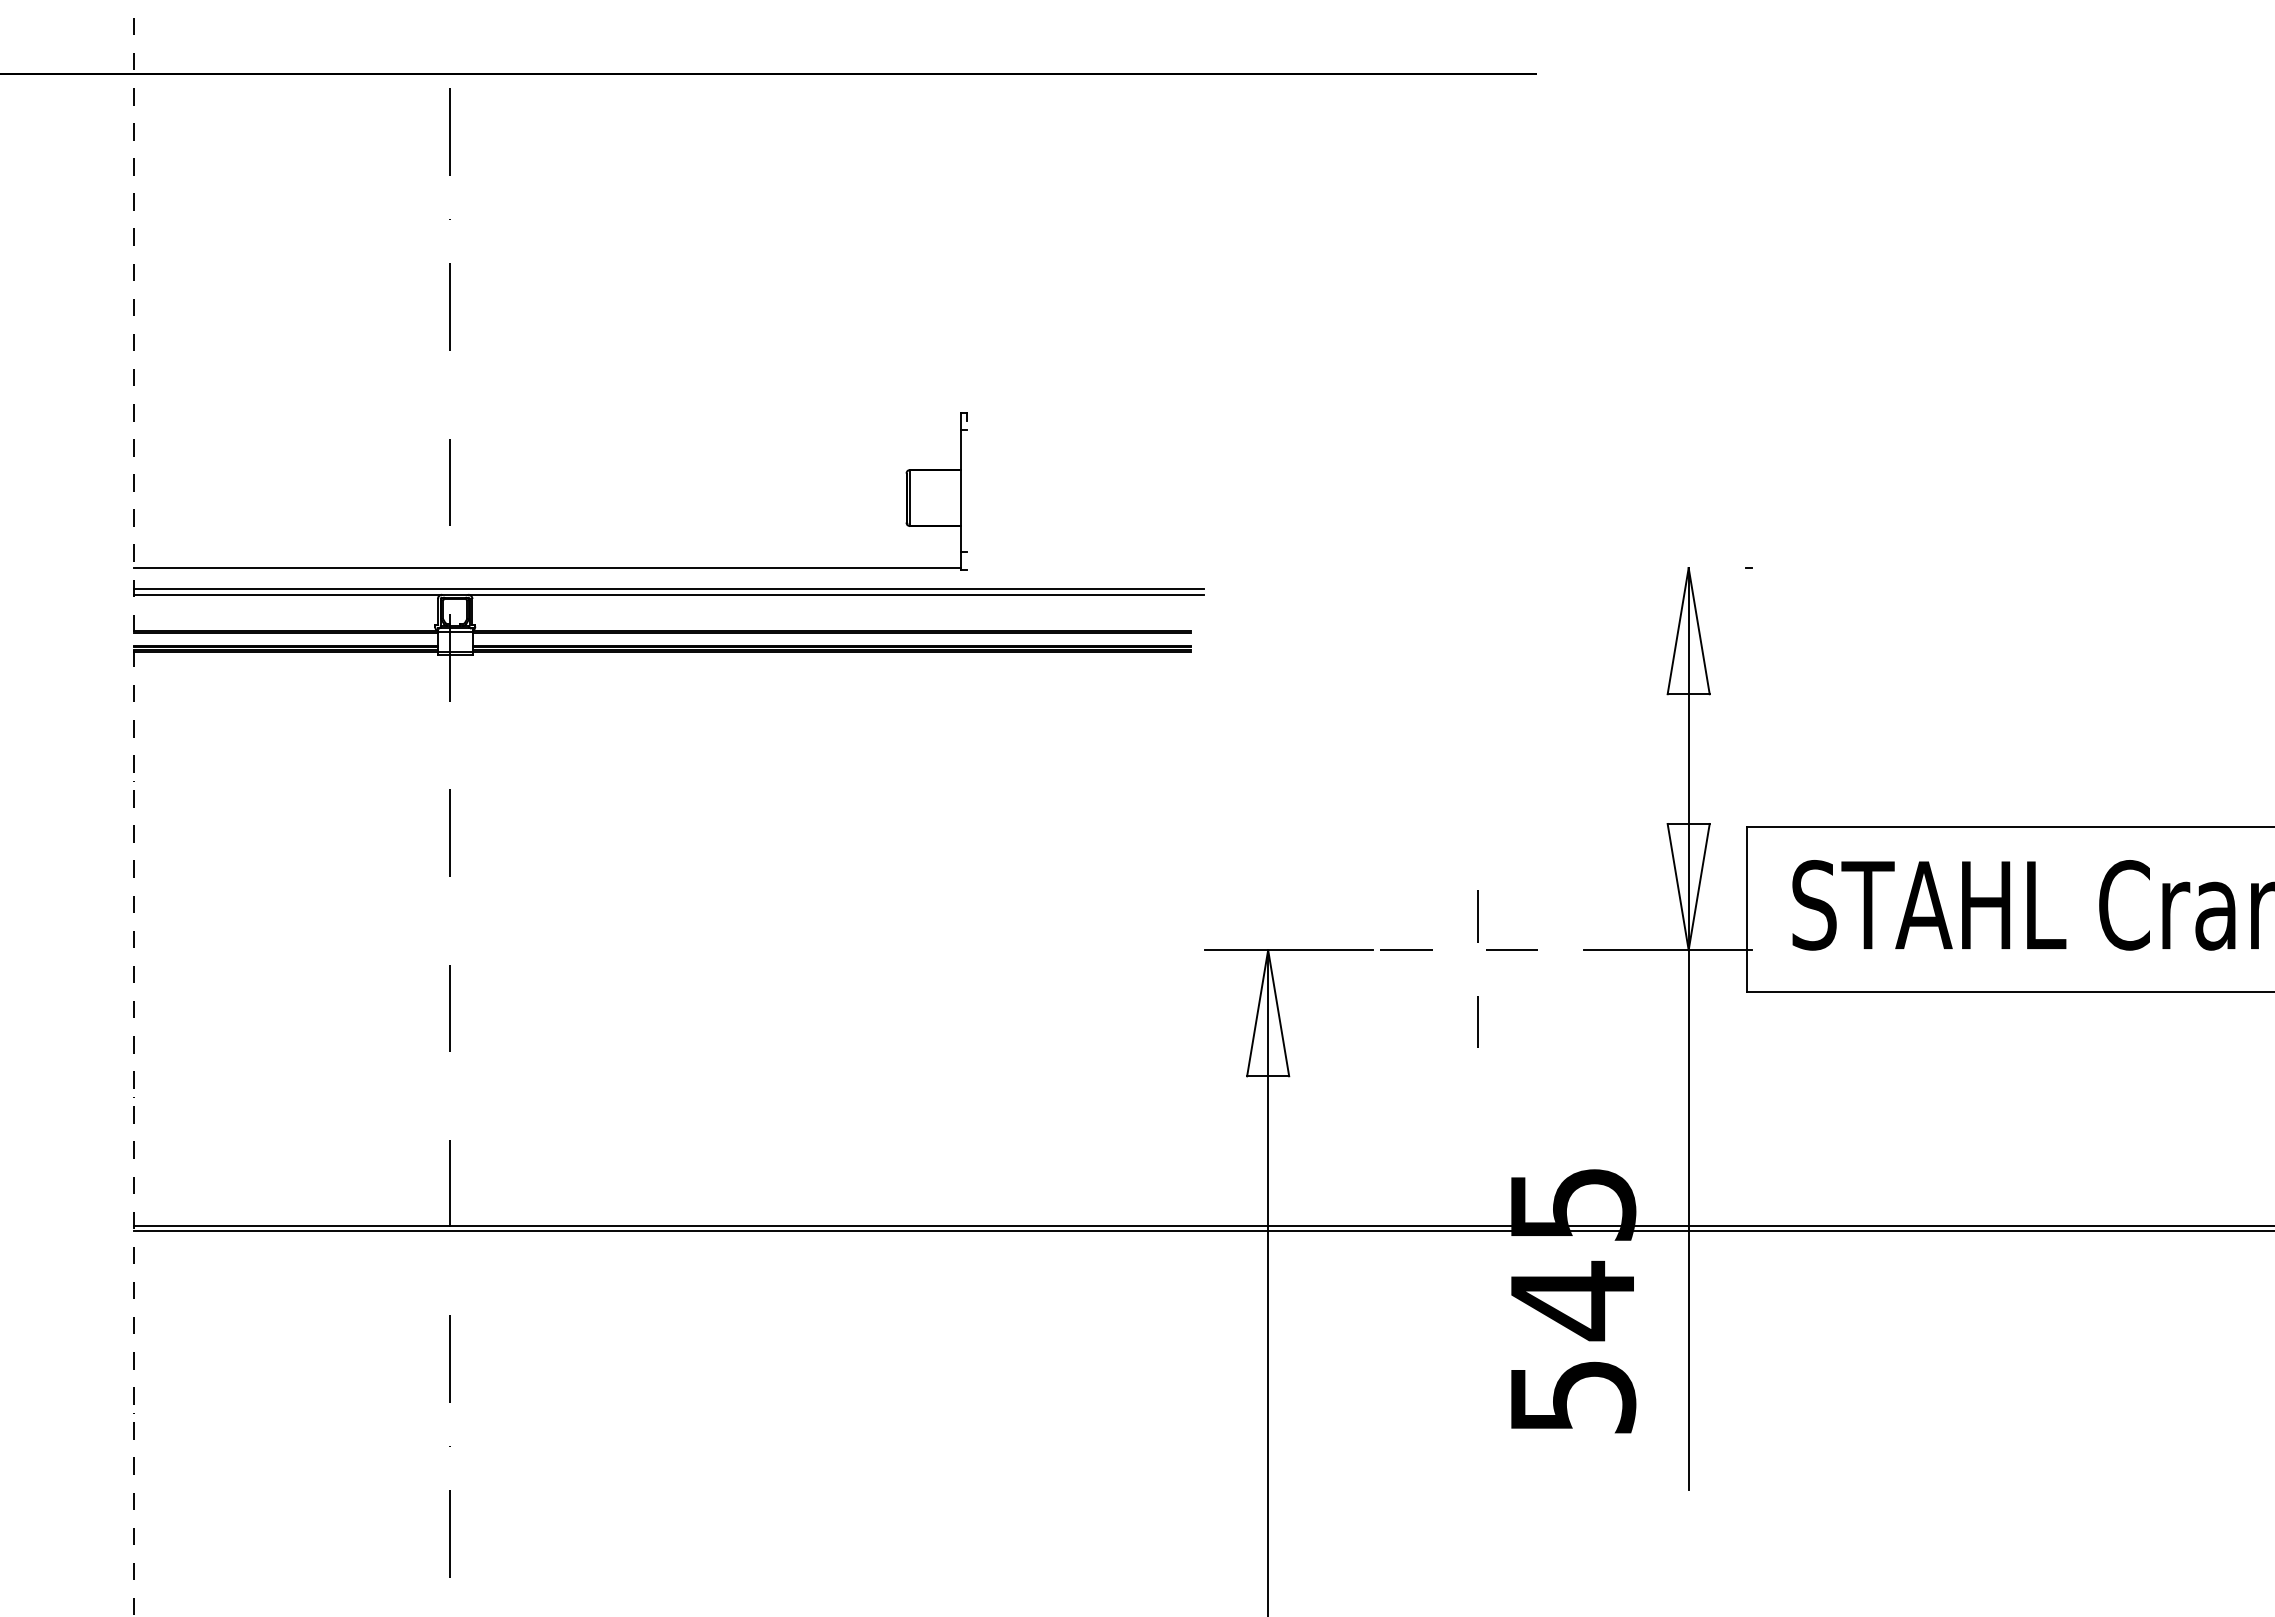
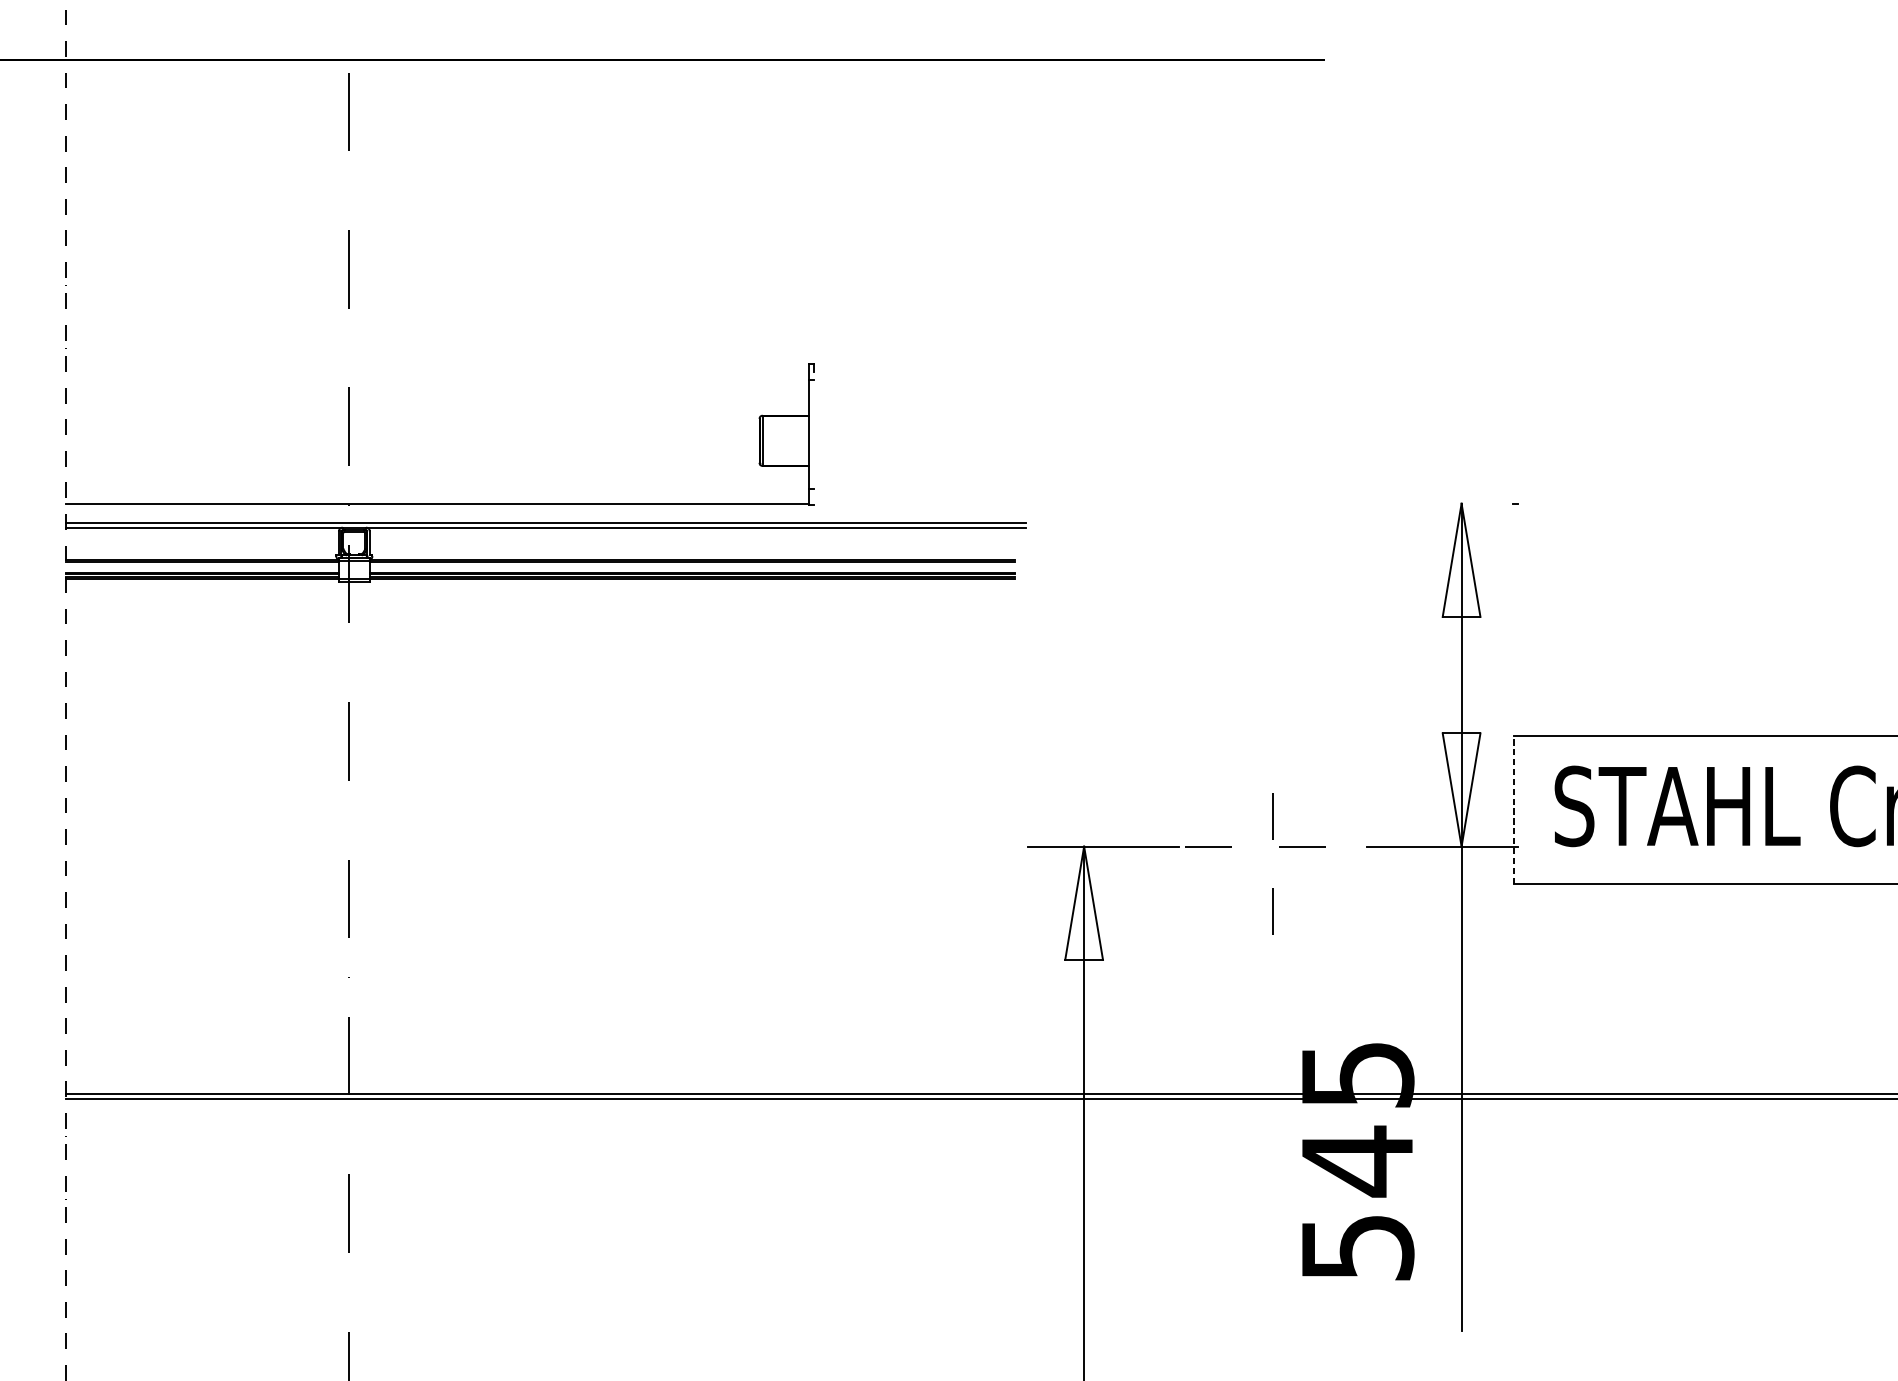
line: (1747, 908) -> (1514, 809), solid -> dashed

